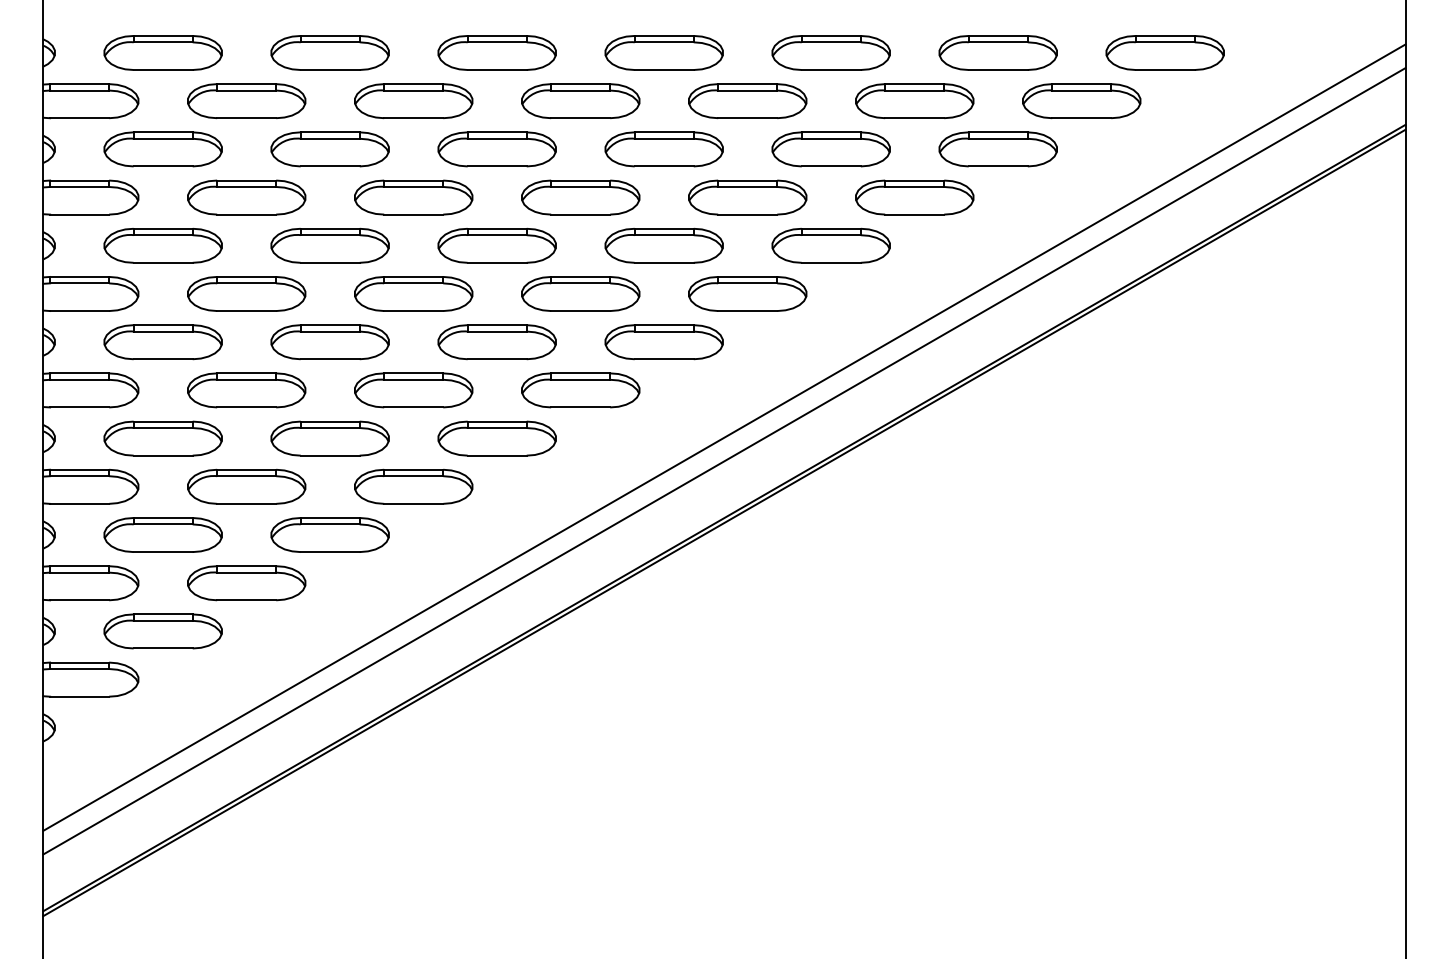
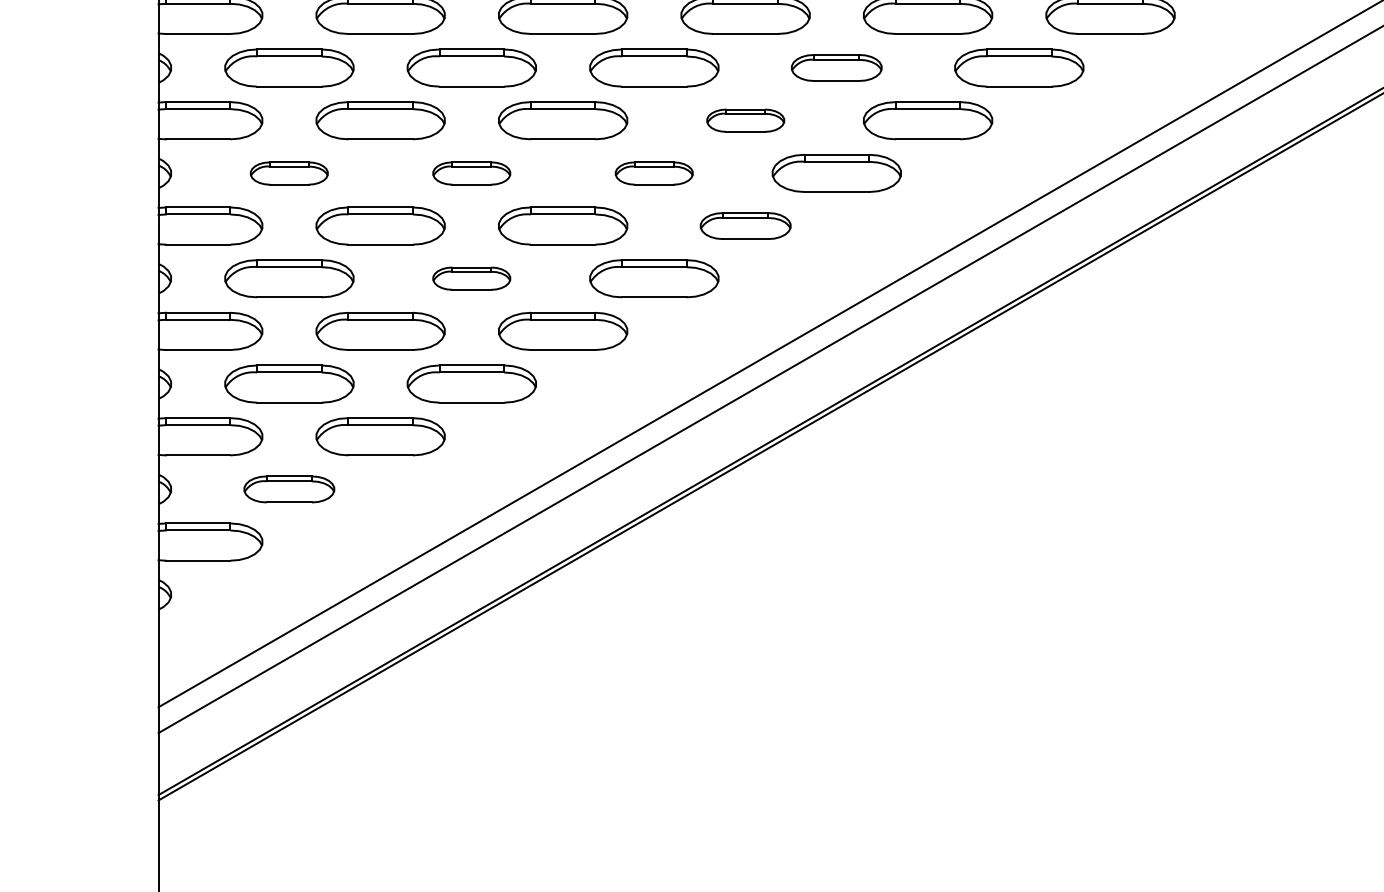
part: (663, 245) -> (836, 67), size x0.7
part: (580, 293) -> (745, 120), size x0.6
part: (162, 342) -> (288, 173), size x0.6
part: (329, 342) -> (471, 173), size x0.6
part: (496, 342) -> (653, 173), size x0.6
part: (580, 390) -> (745, 226), size x0.7
part: (329, 438) -> (471, 278), size x0.6
part: (162, 631) -> (288, 489), size x0.7

